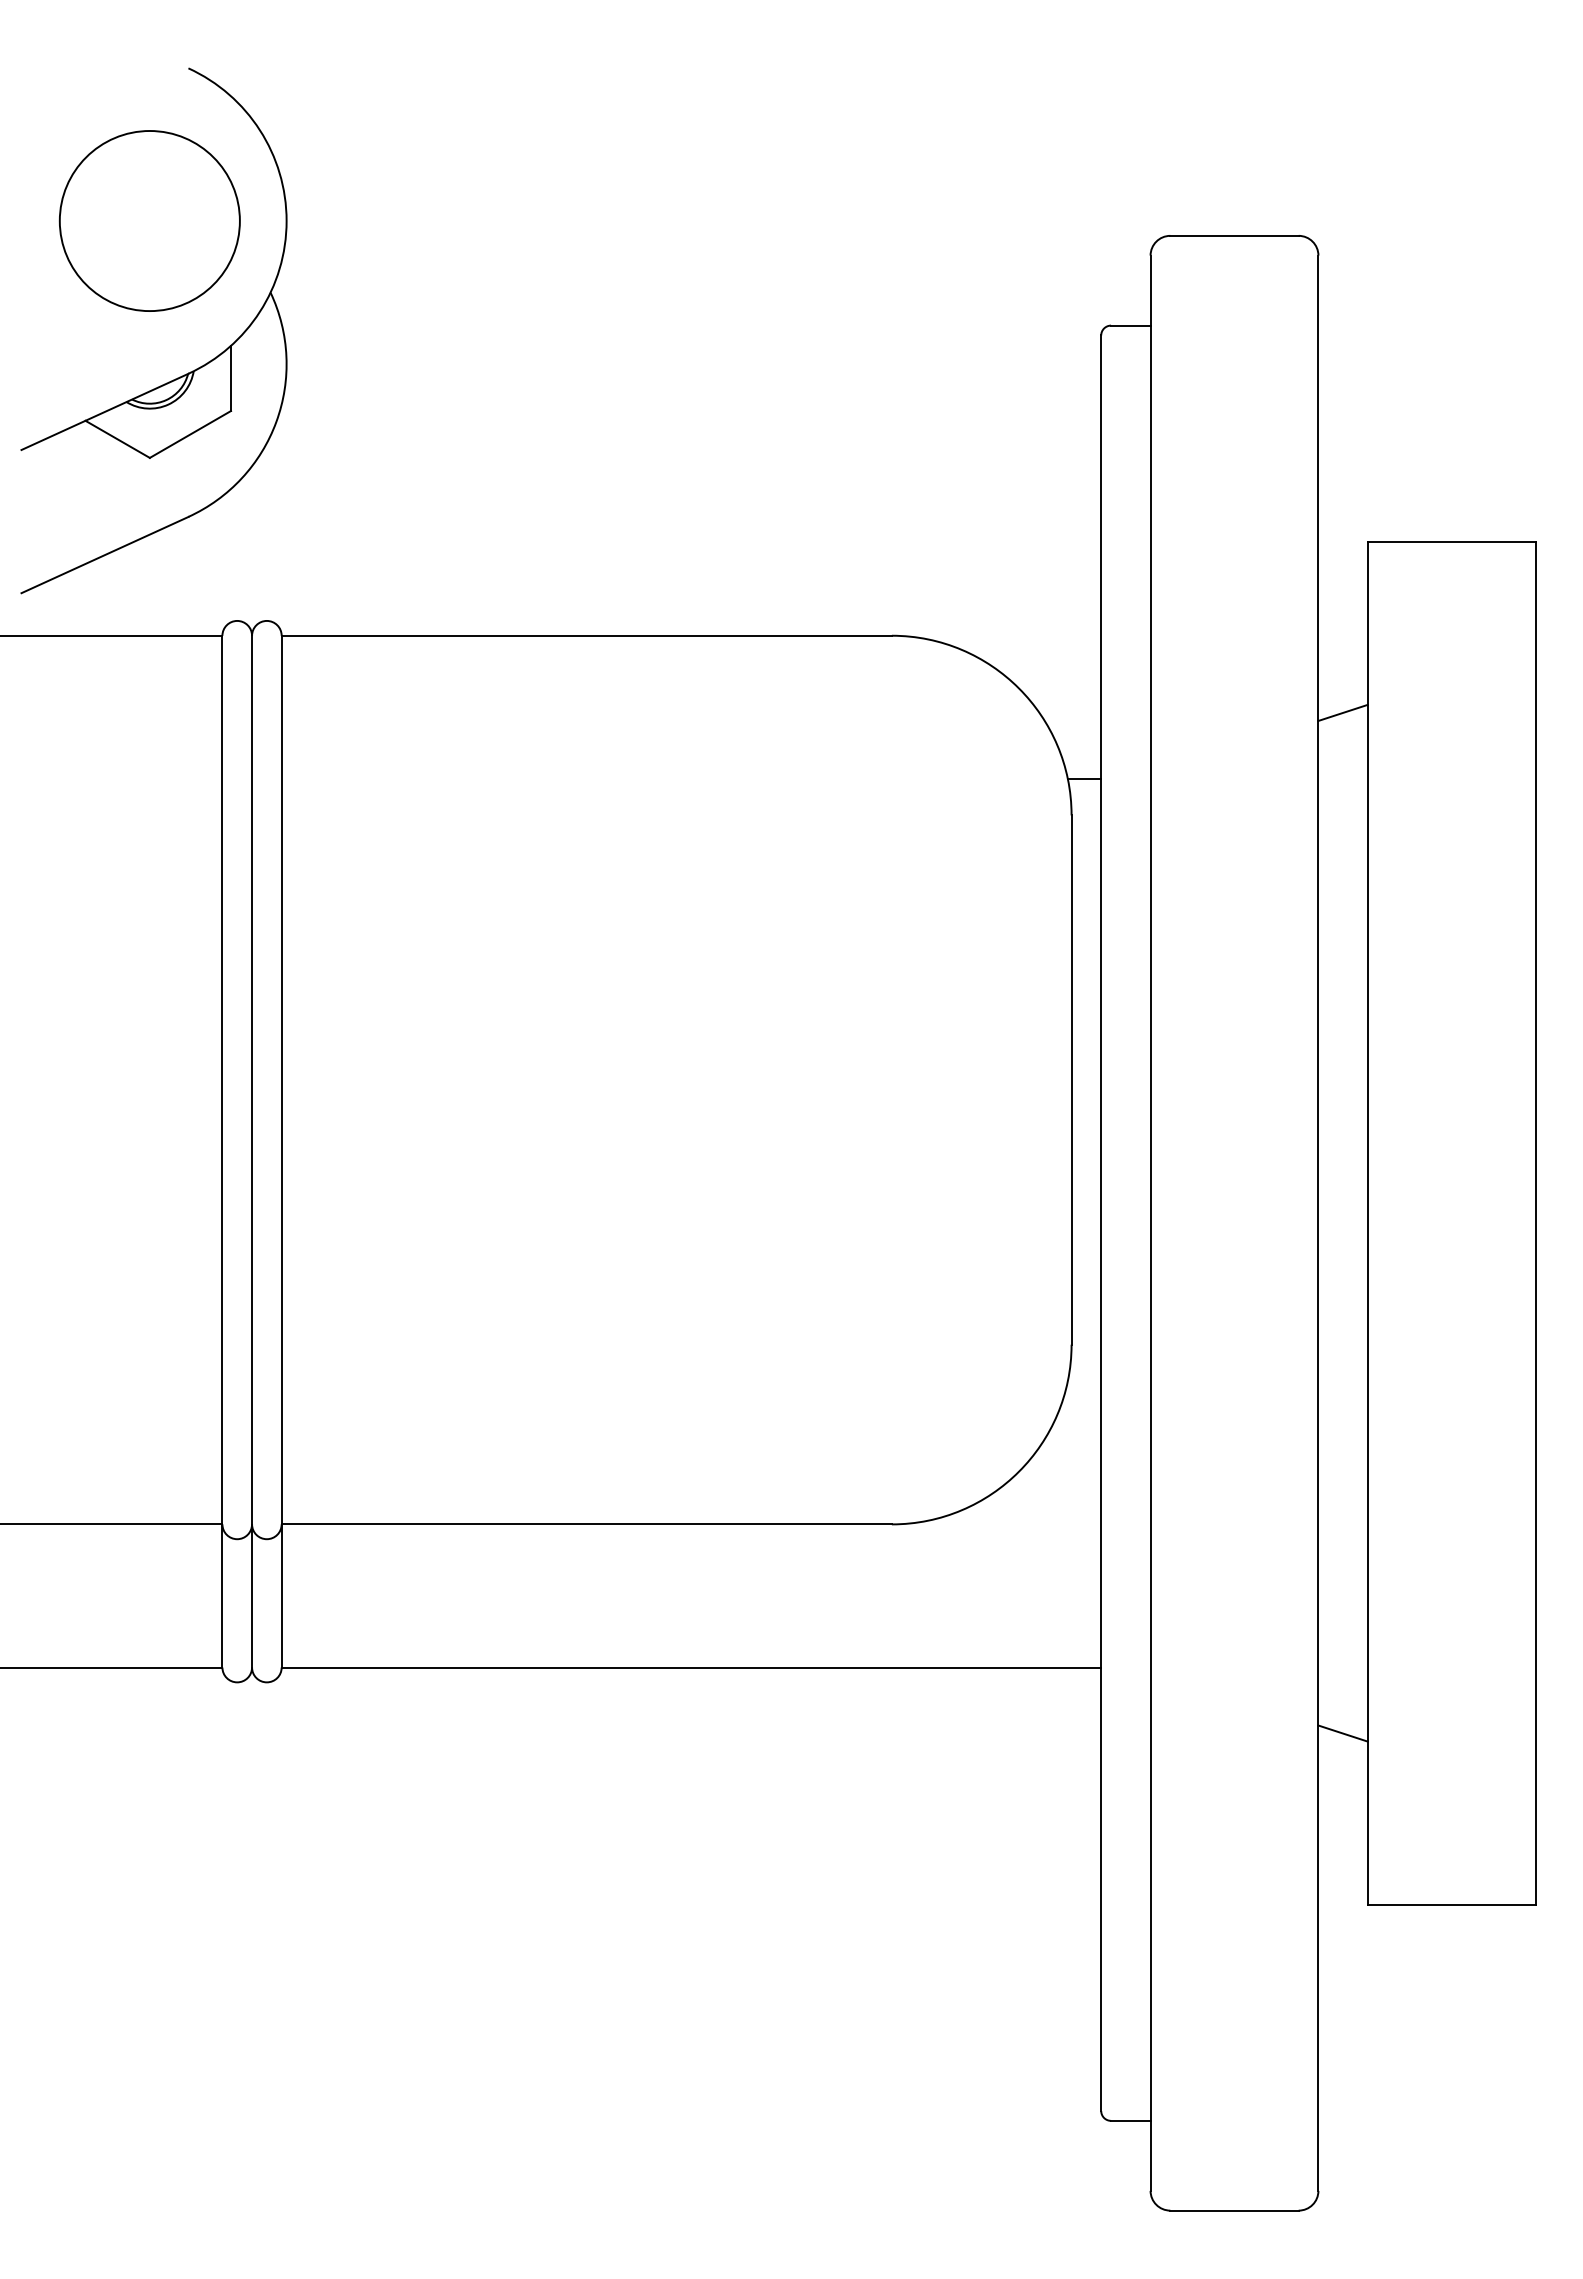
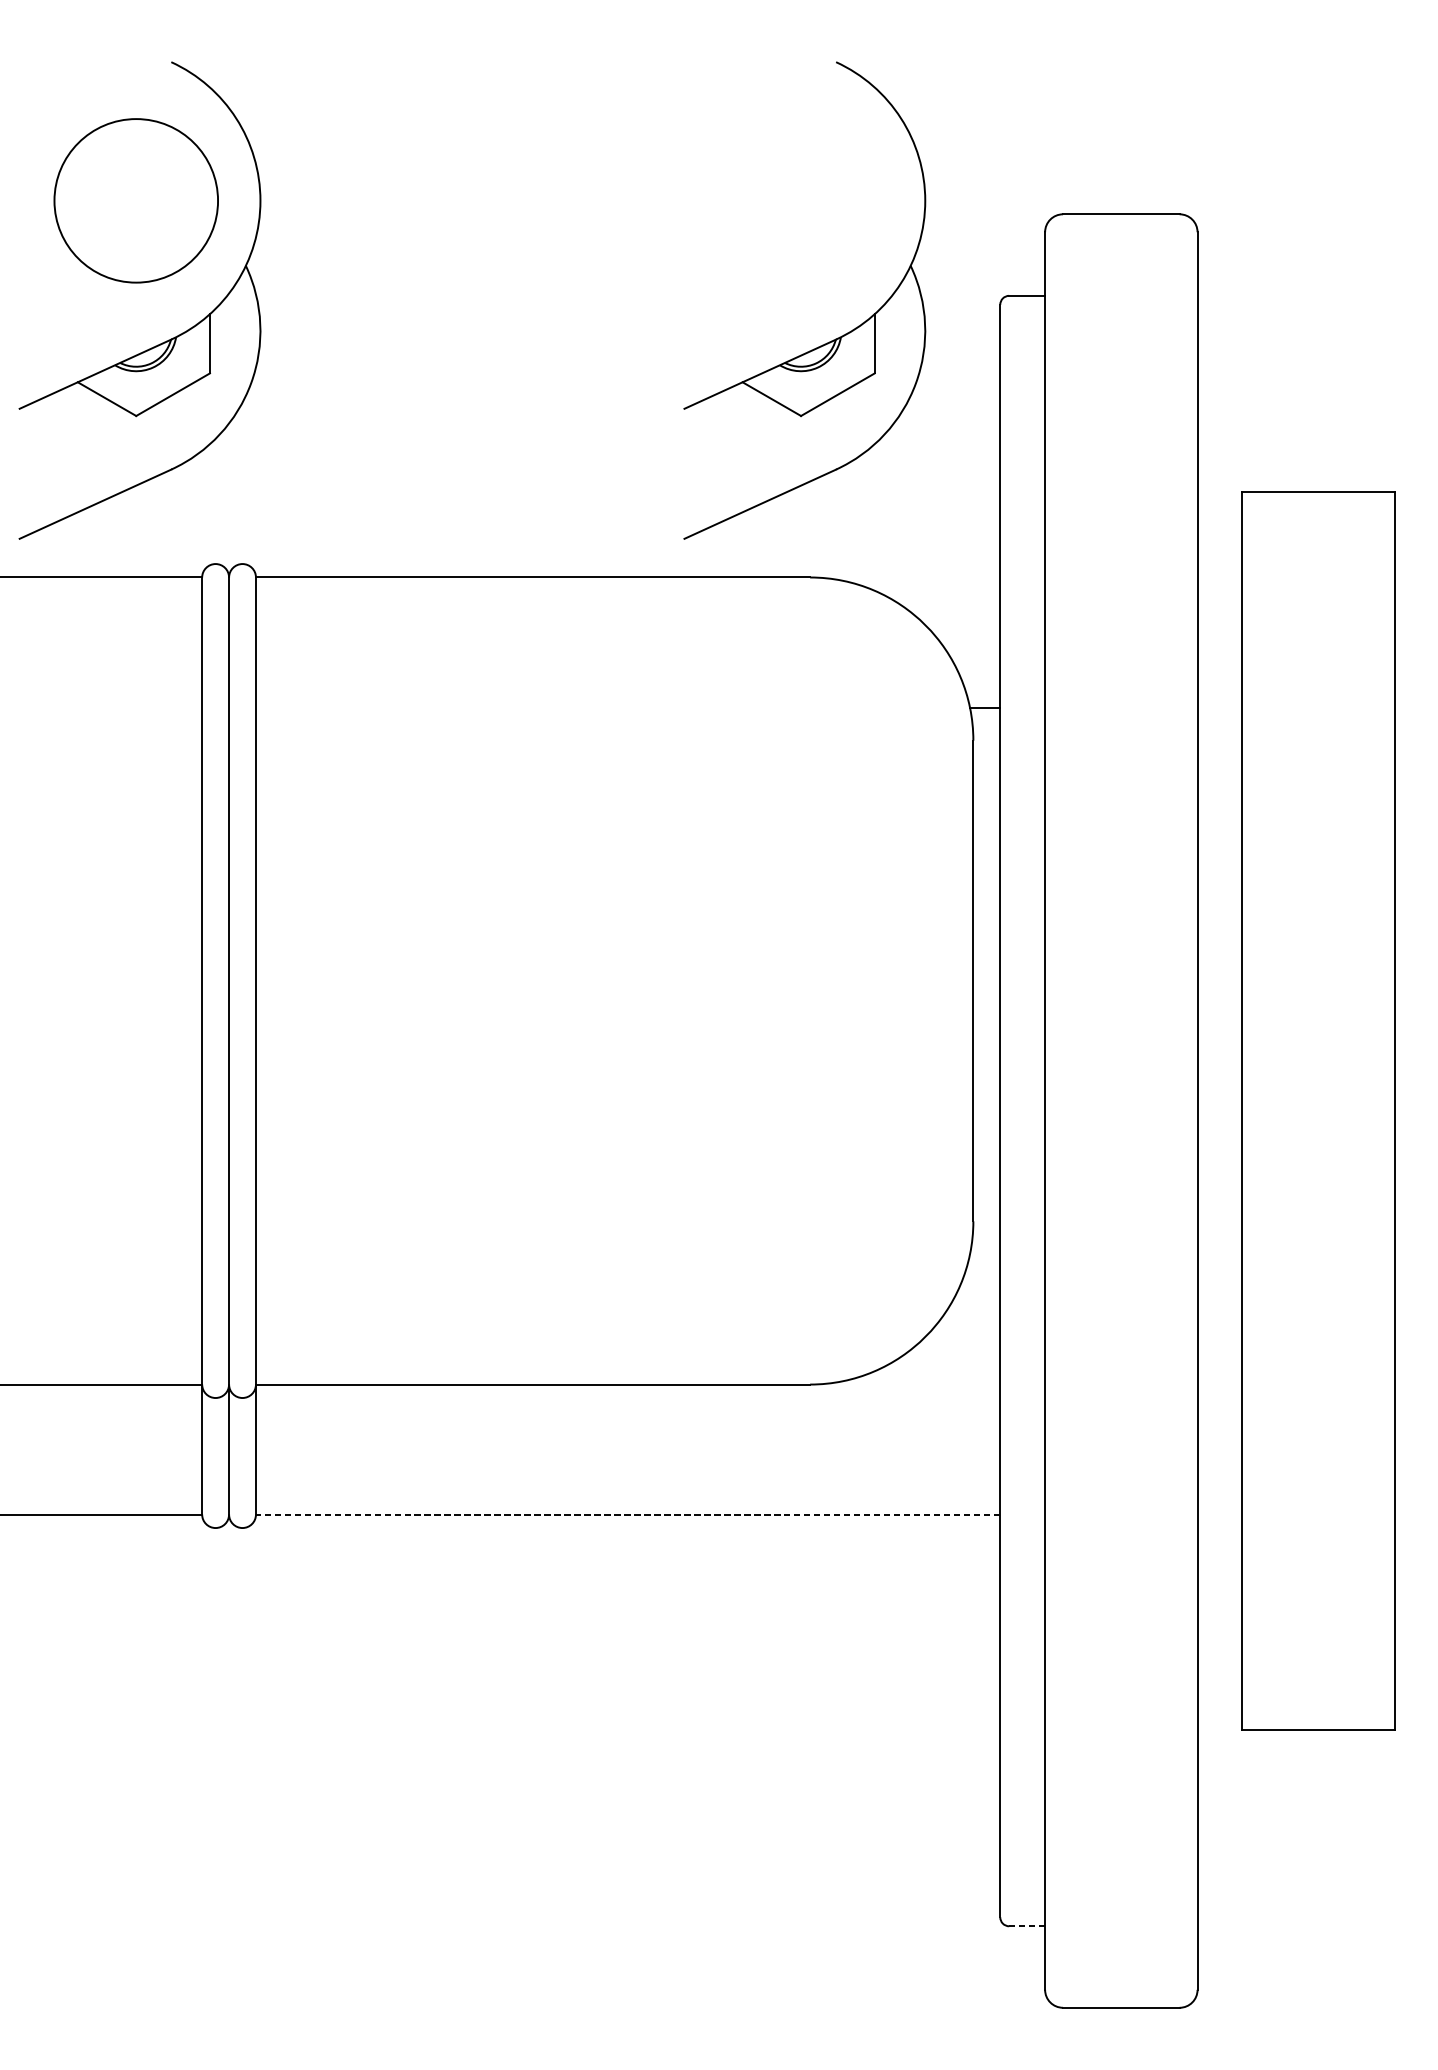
part: (909, 377) -> (826, 342), added
line: (1342, 712) -> (1219, 647), removed
line: (691, 1667) -> (628, 1514), solid -> dashed
line: (1342, 1733) -> (1219, 1574), removed
line: (1130, 2120) -> (1026, 1925), solid -> dashed

